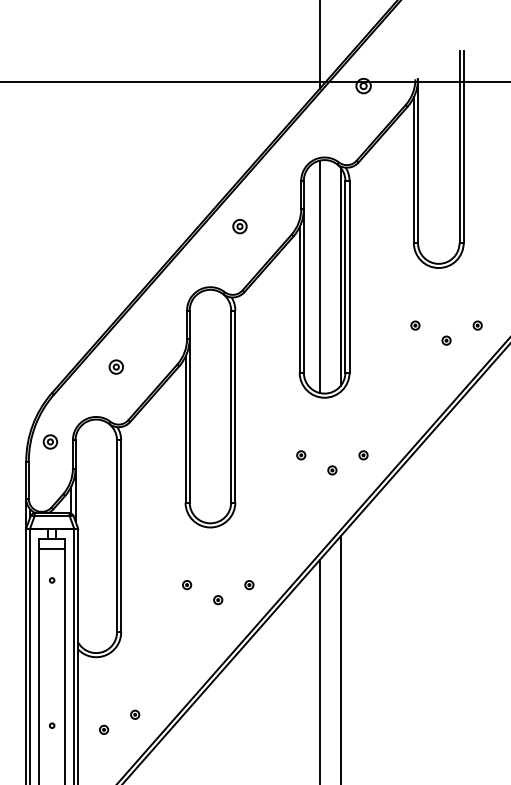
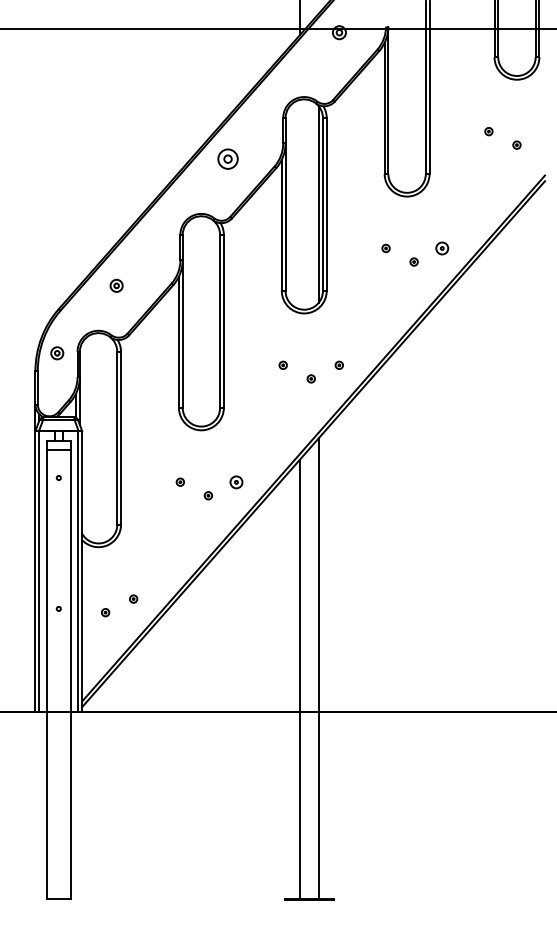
part: (239, 226) -> (227, 159), size x1.6
line: (320, 276) -> (300, 204), removed
part: (476, 325) -> (441, 248), size x1.6
part: (249, 584) -> (236, 481), size x1.6

